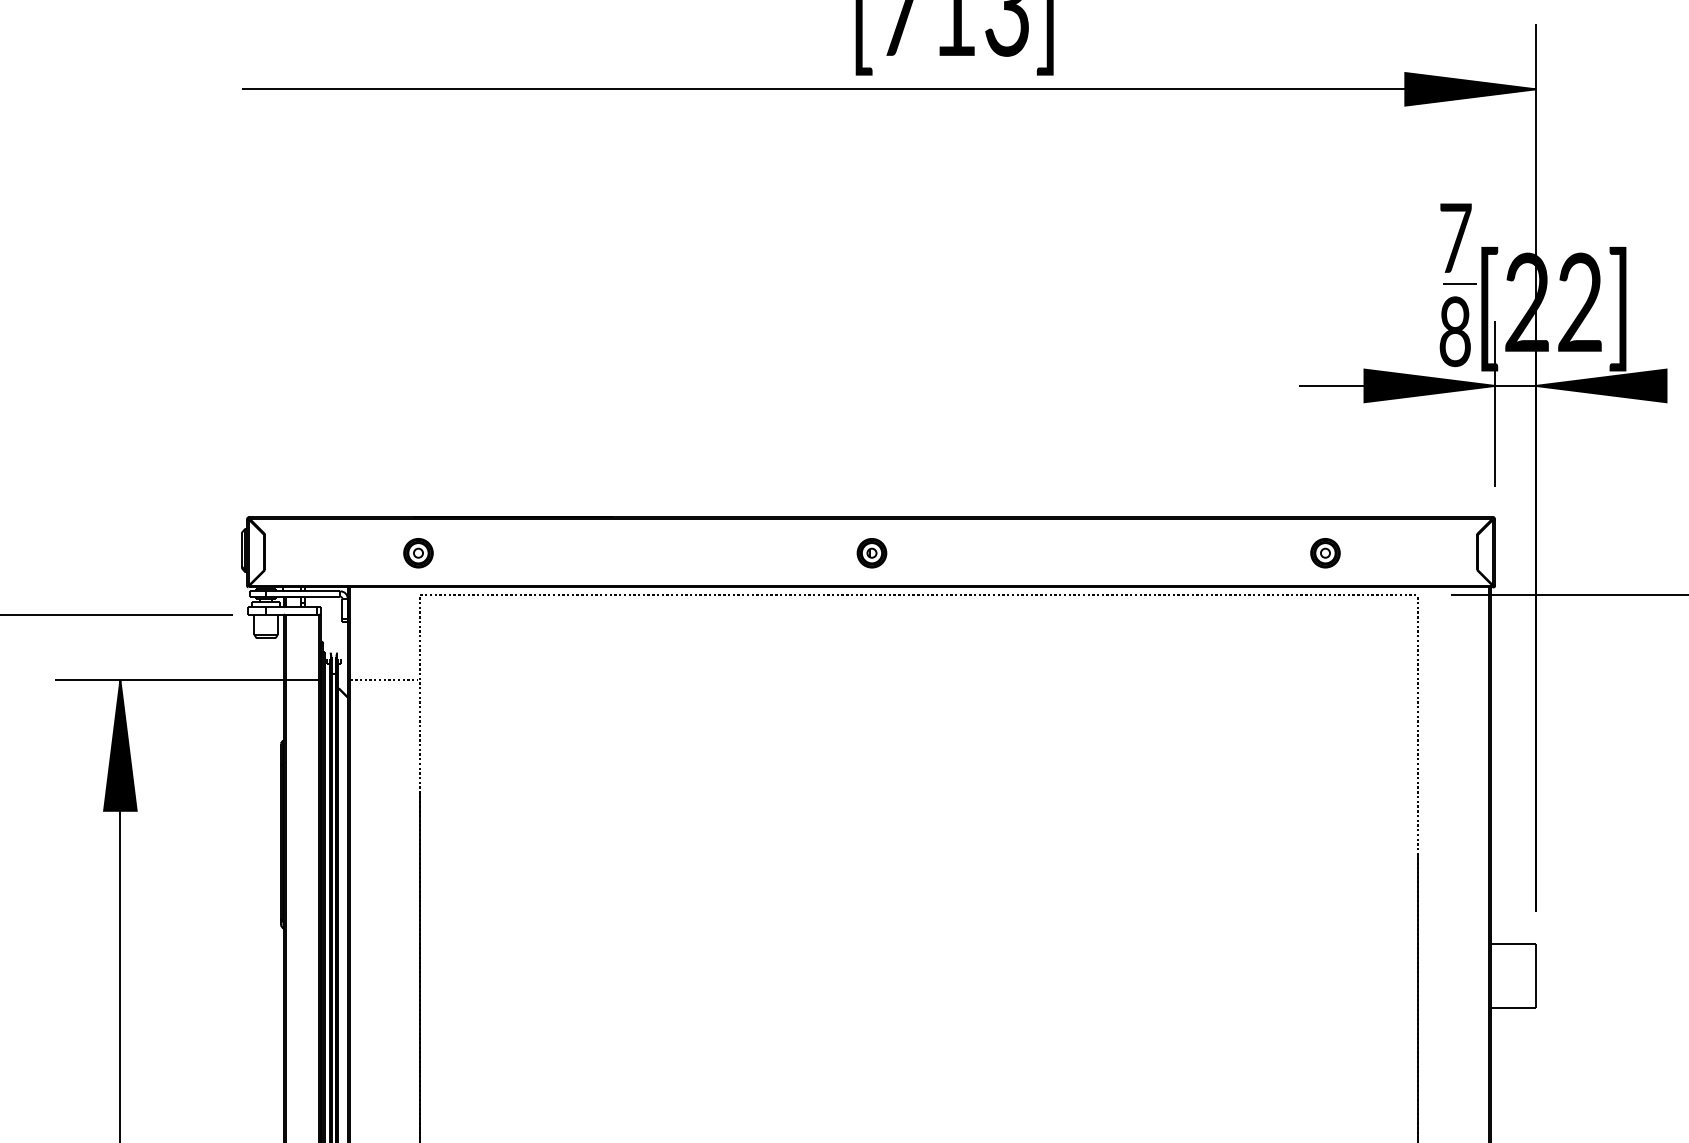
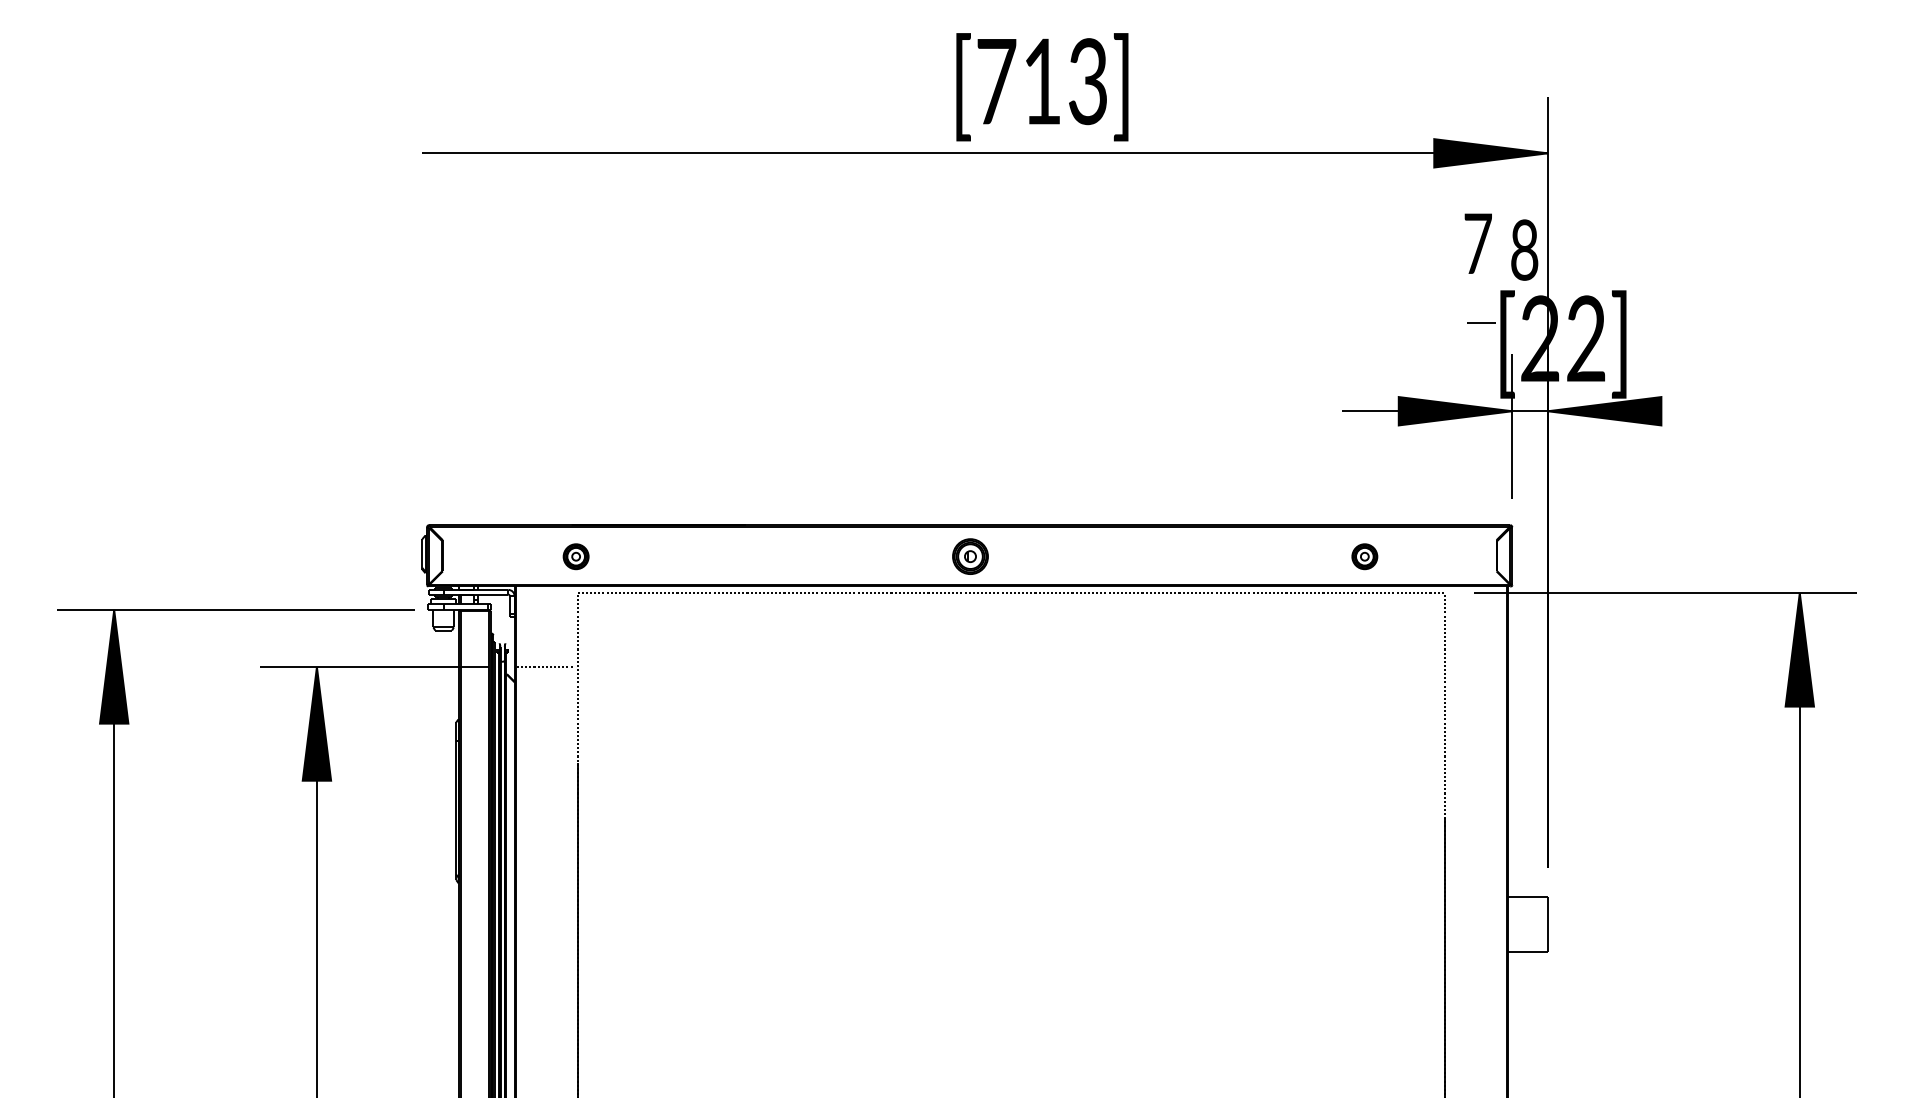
text: (1455, 237) -> (1477, 243), moved
text: (1455, 331) -> (1524, 249), moved
part: (871, 552) -> (970, 556), size x1.4

